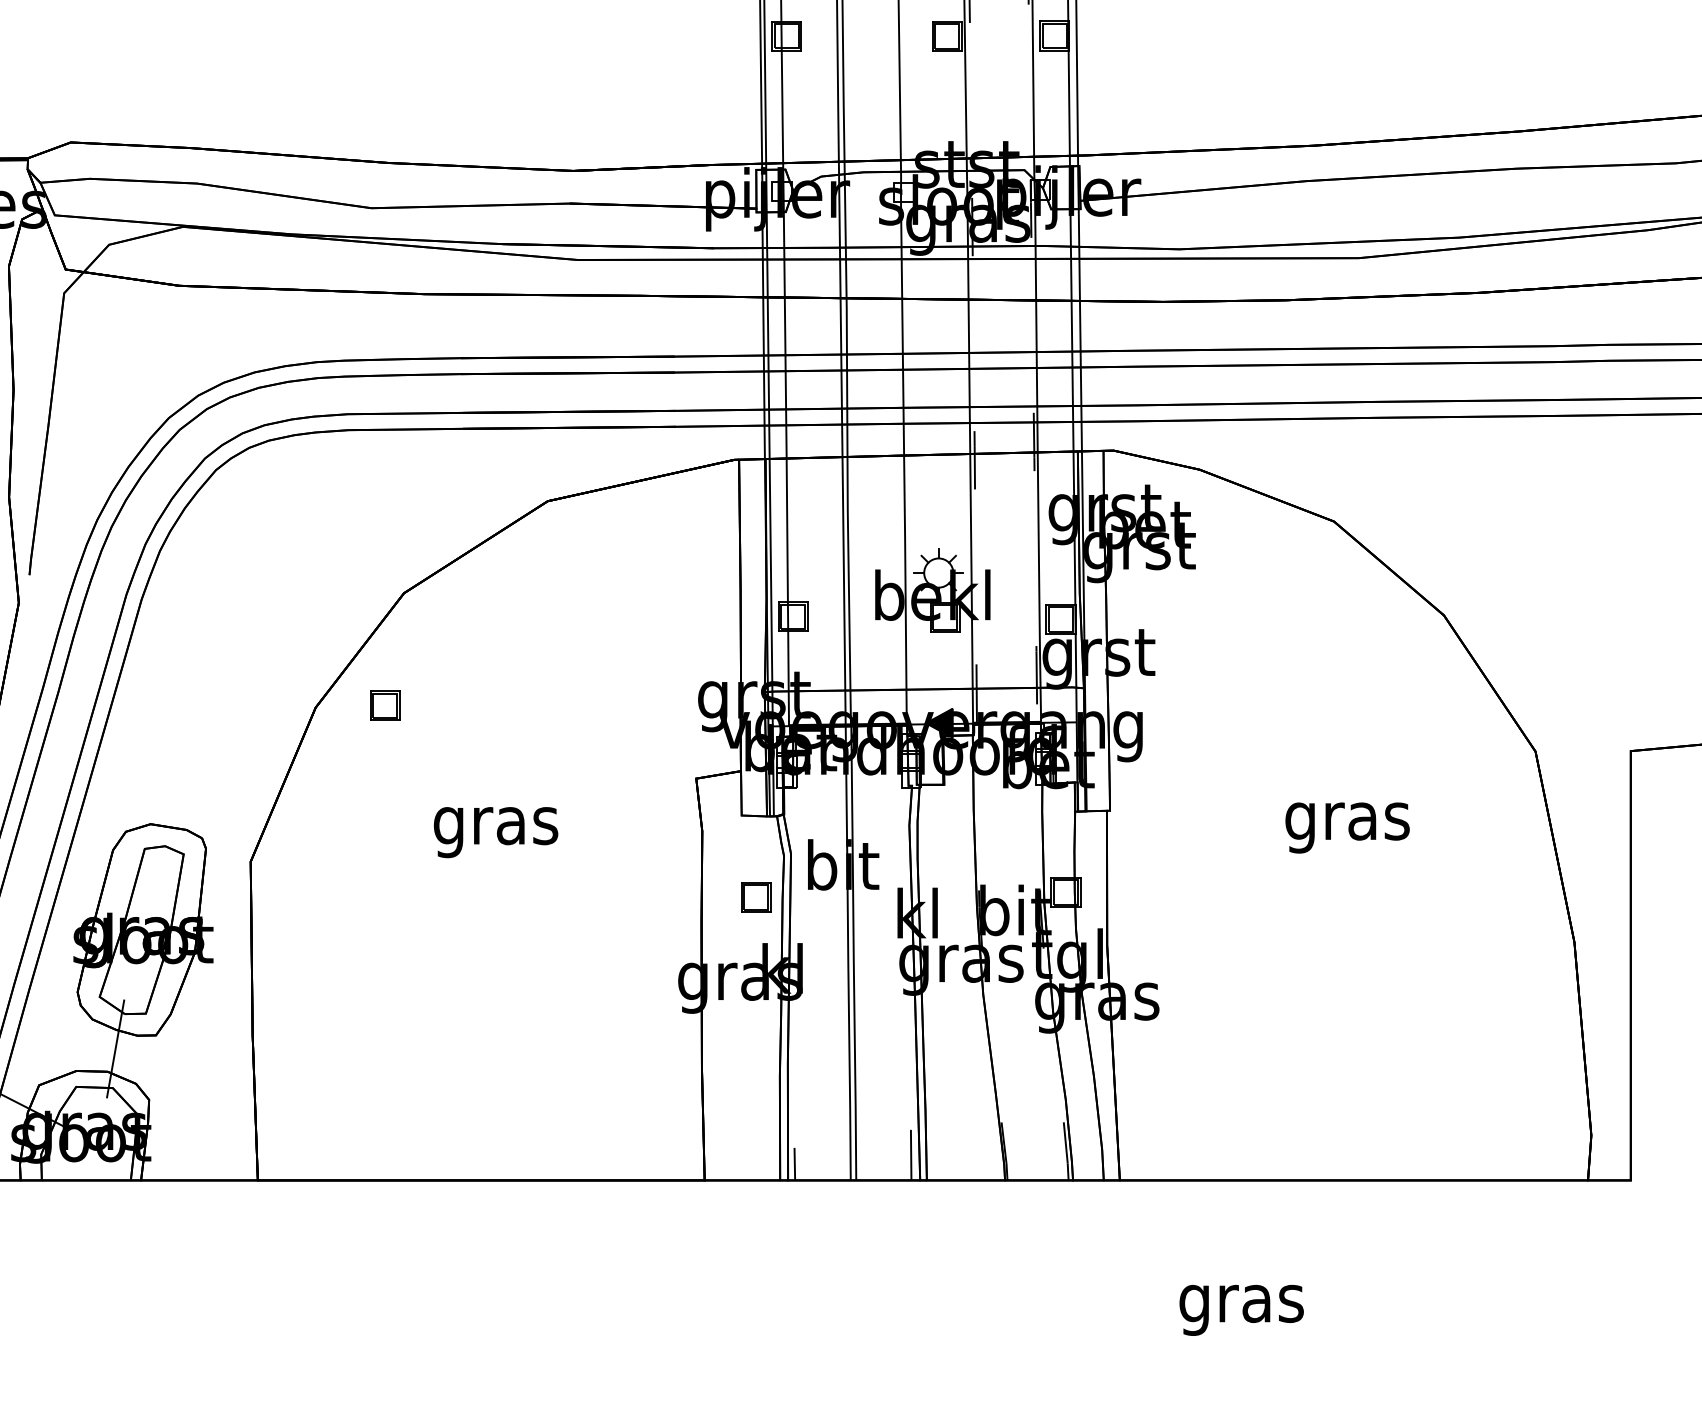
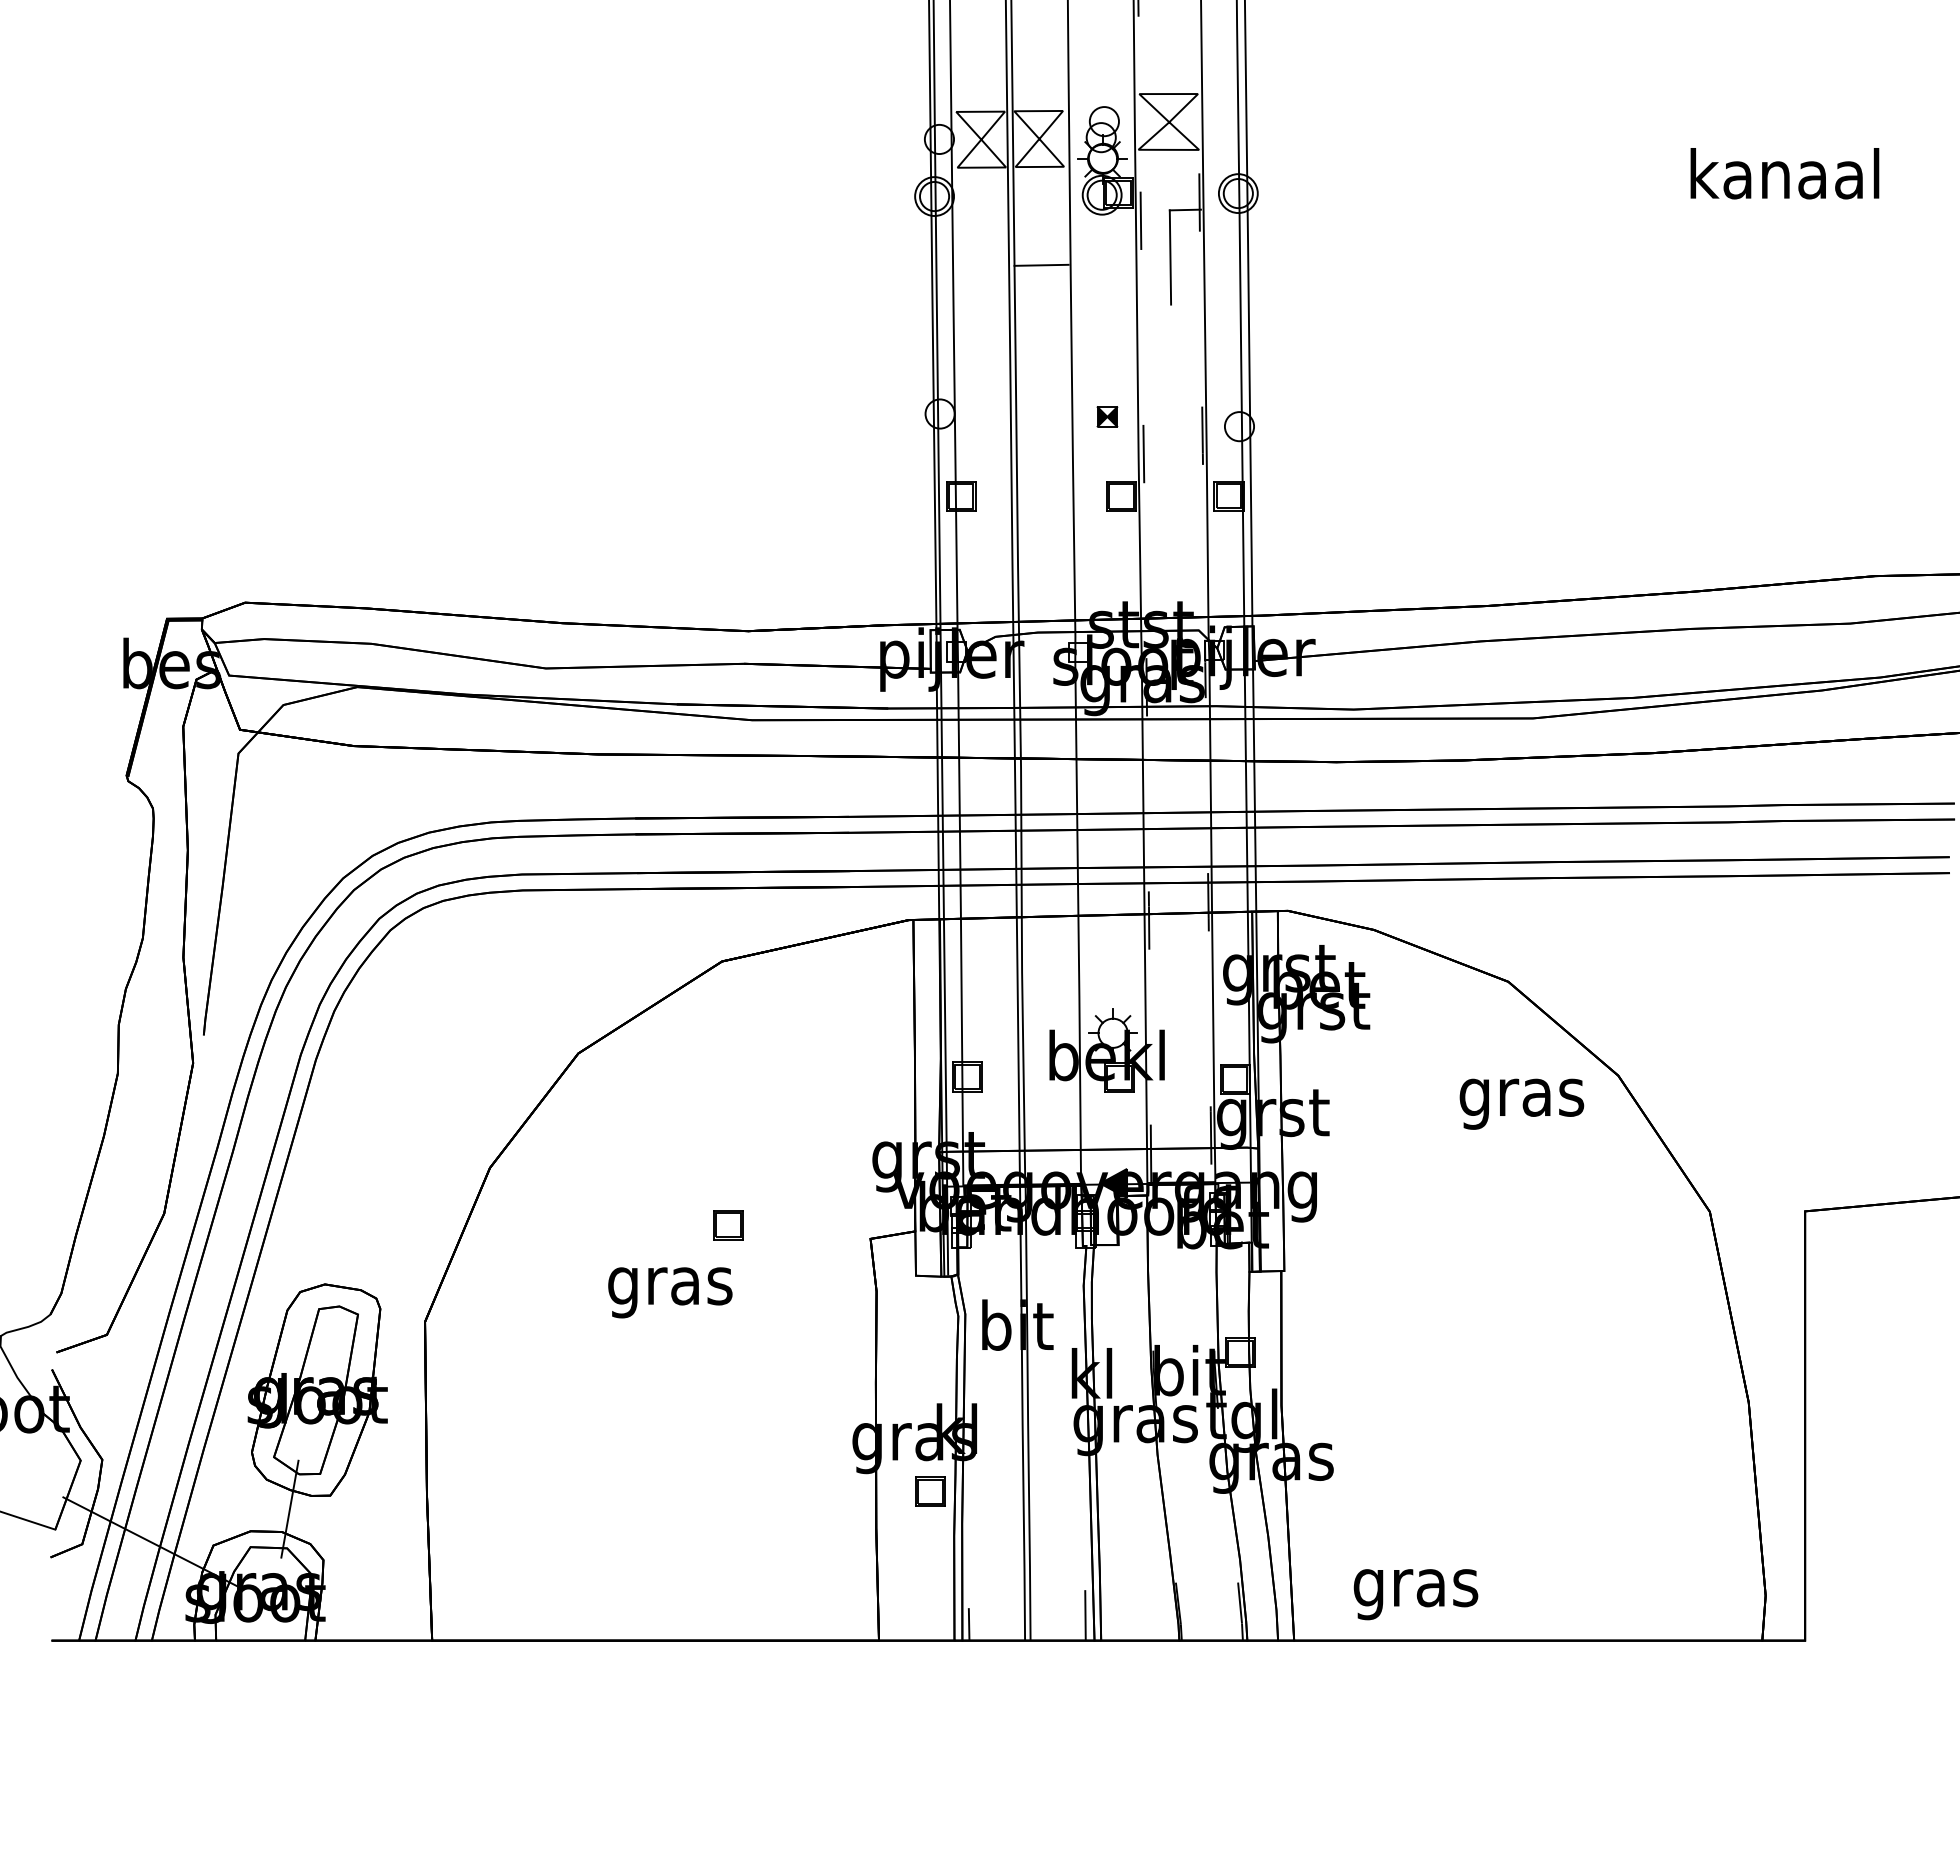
part: (385, 706) -> (728, 1225), moved
text: (1347, 827) -> (1521, 1103), moved
part: (756, 897) -> (930, 1491), moved
text: (1241, 1310) -> (1415, 1594), moved

